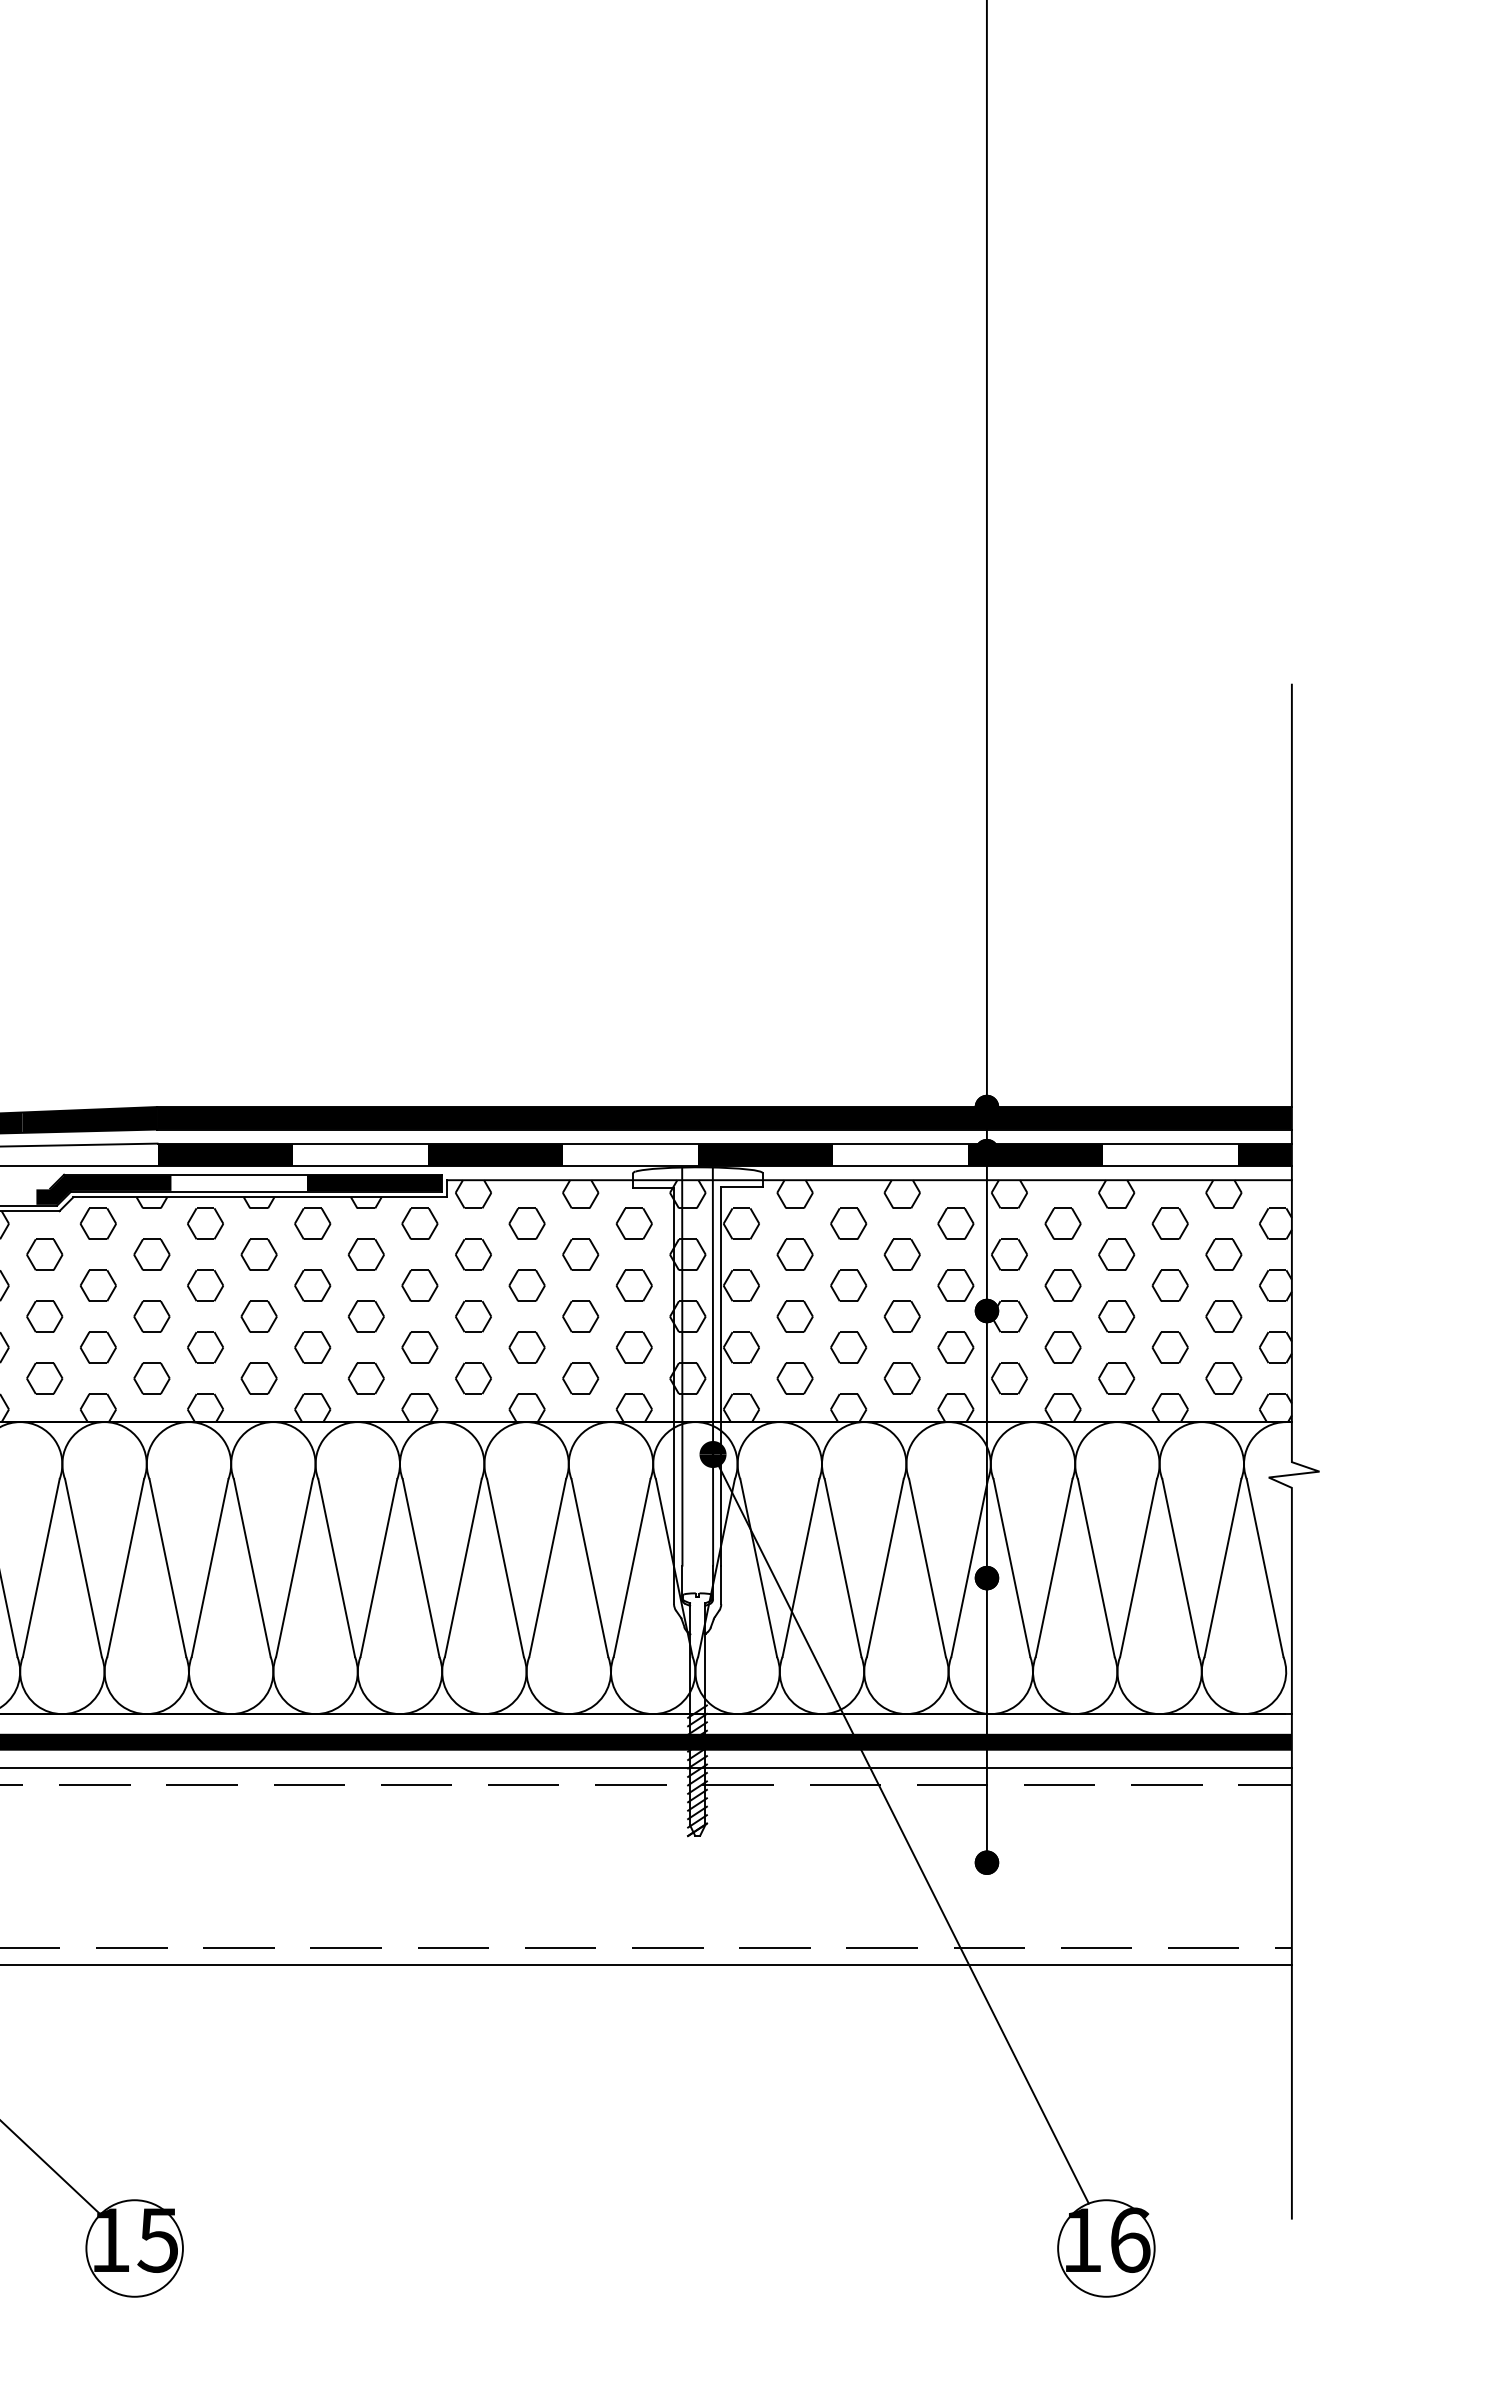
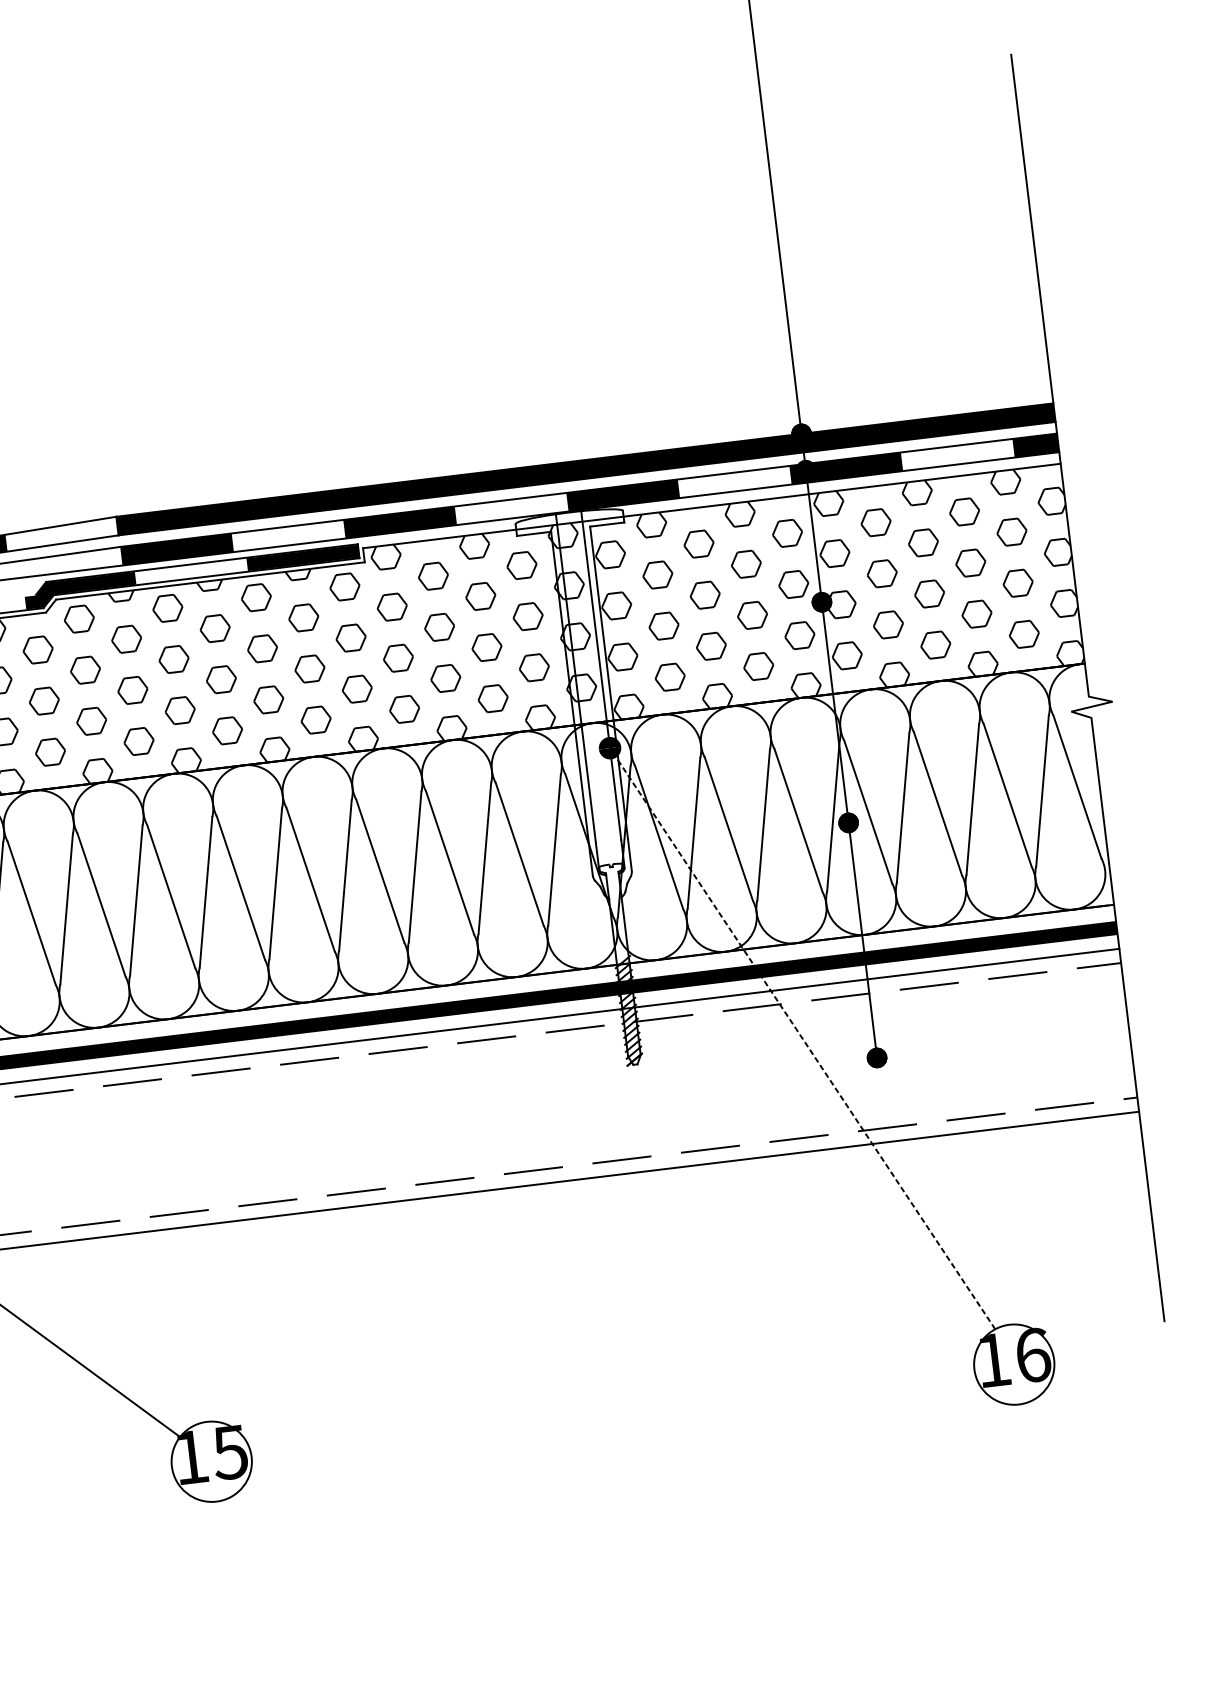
fill: (89, 1119) -> (61, 533), removed
line: (900, 1828) -> (802, 1038), solid -> dashed

